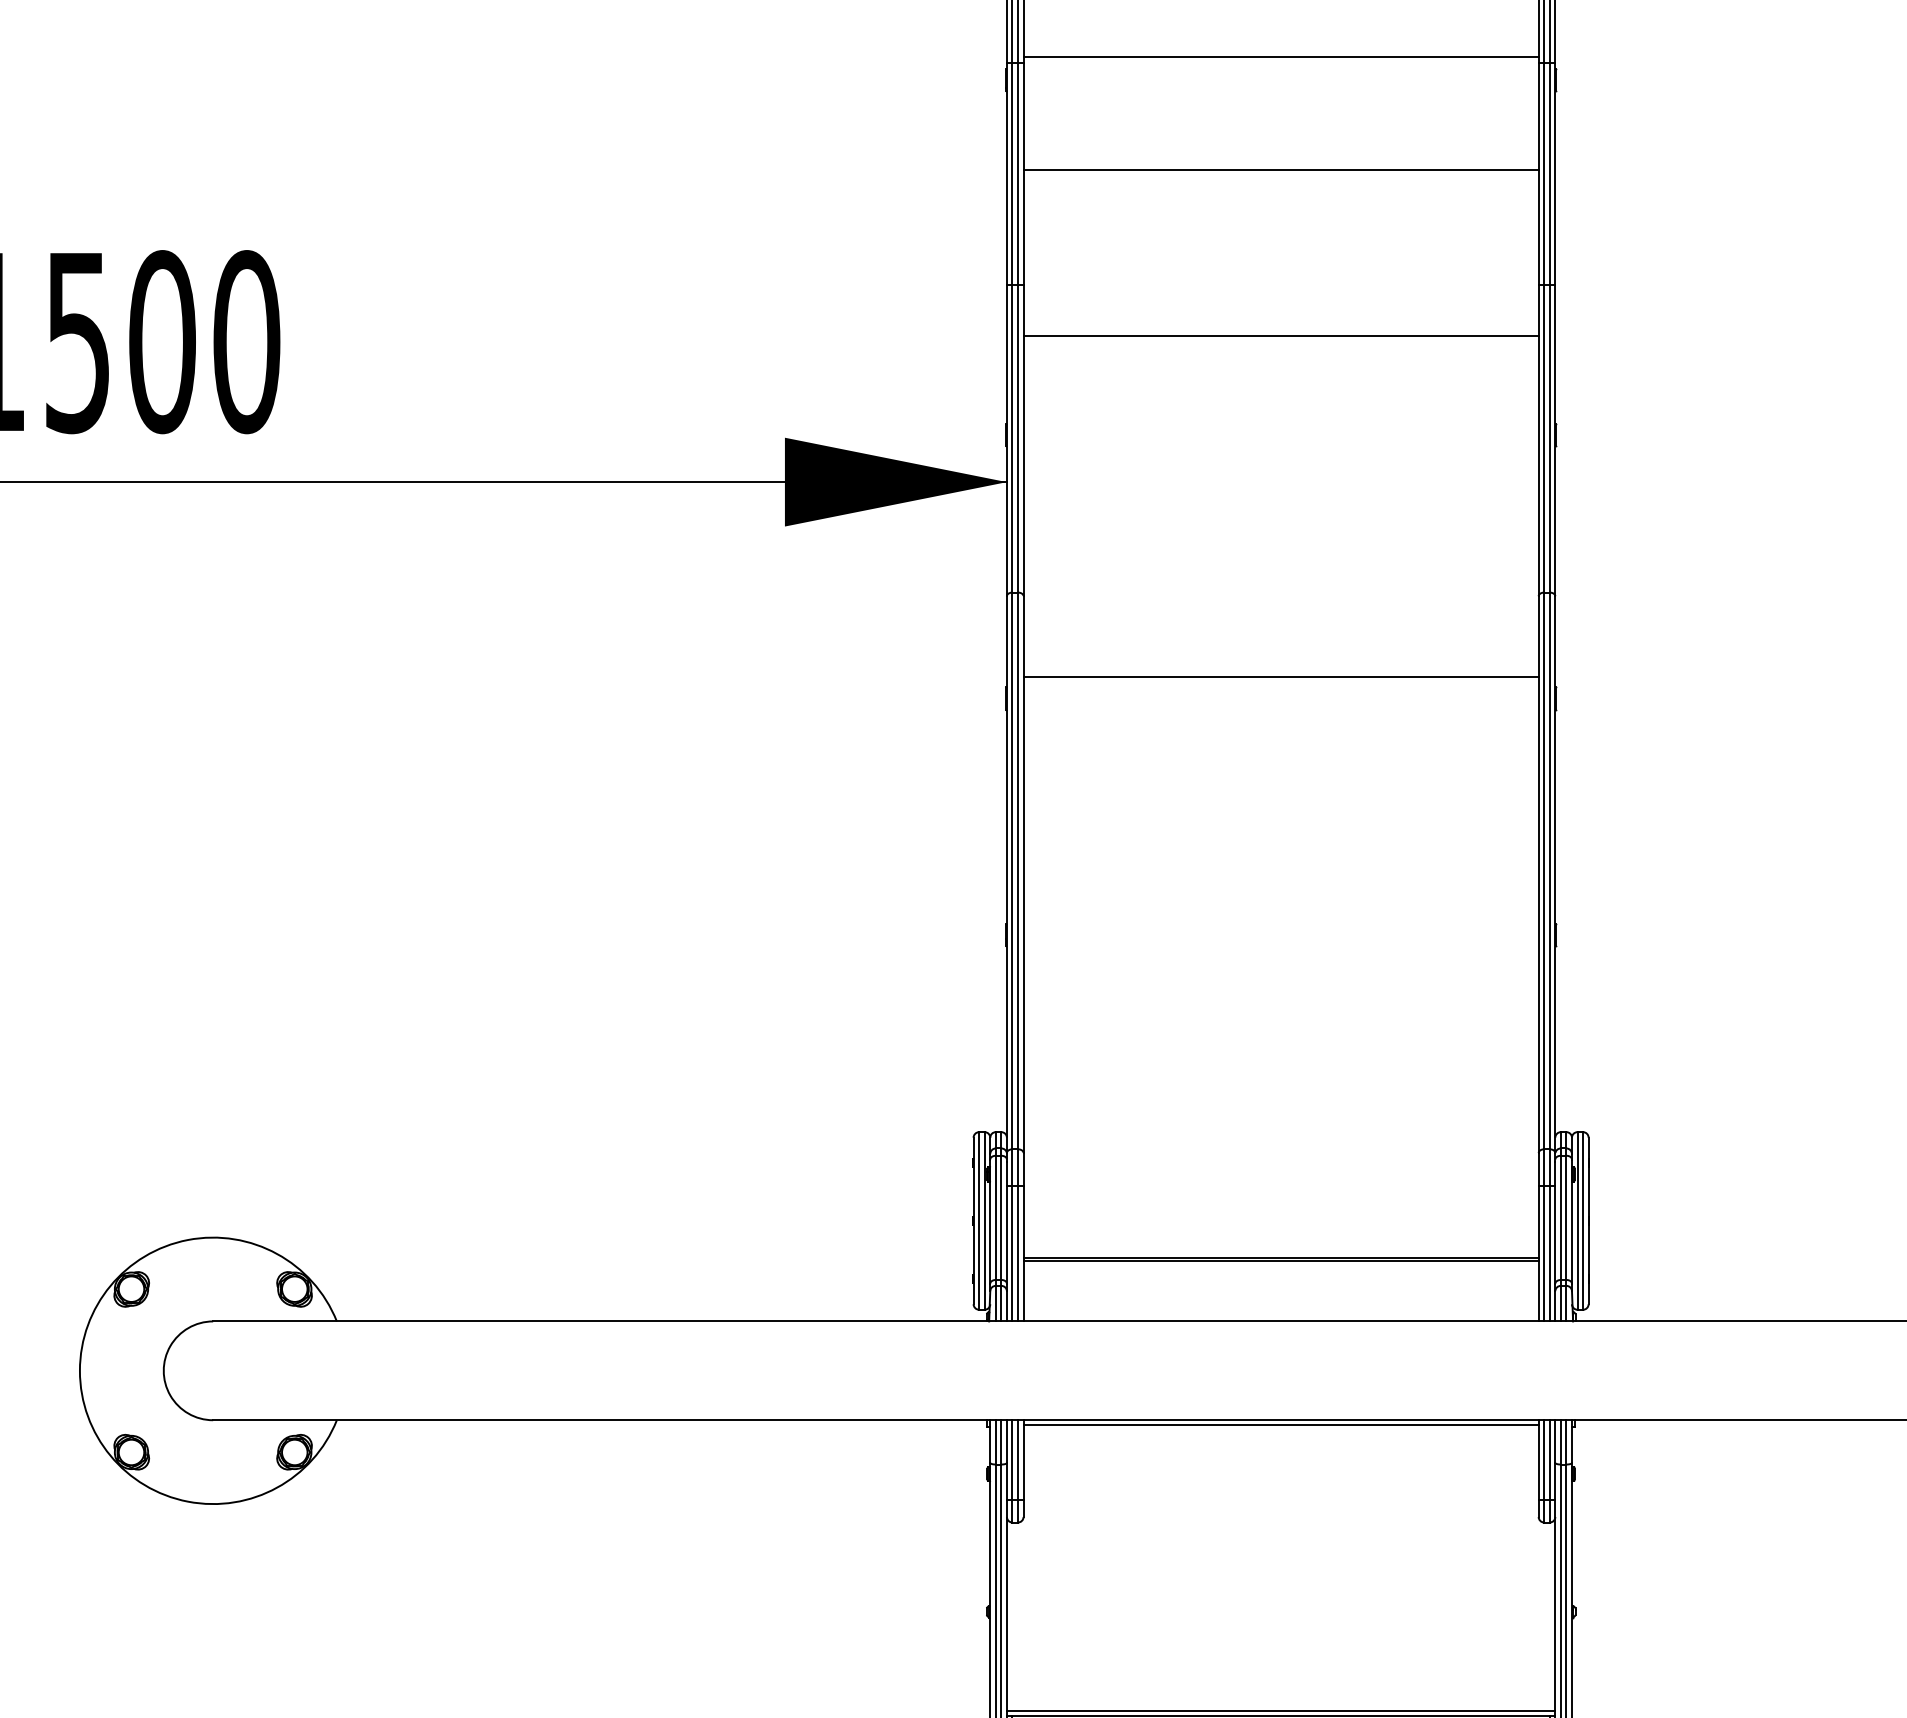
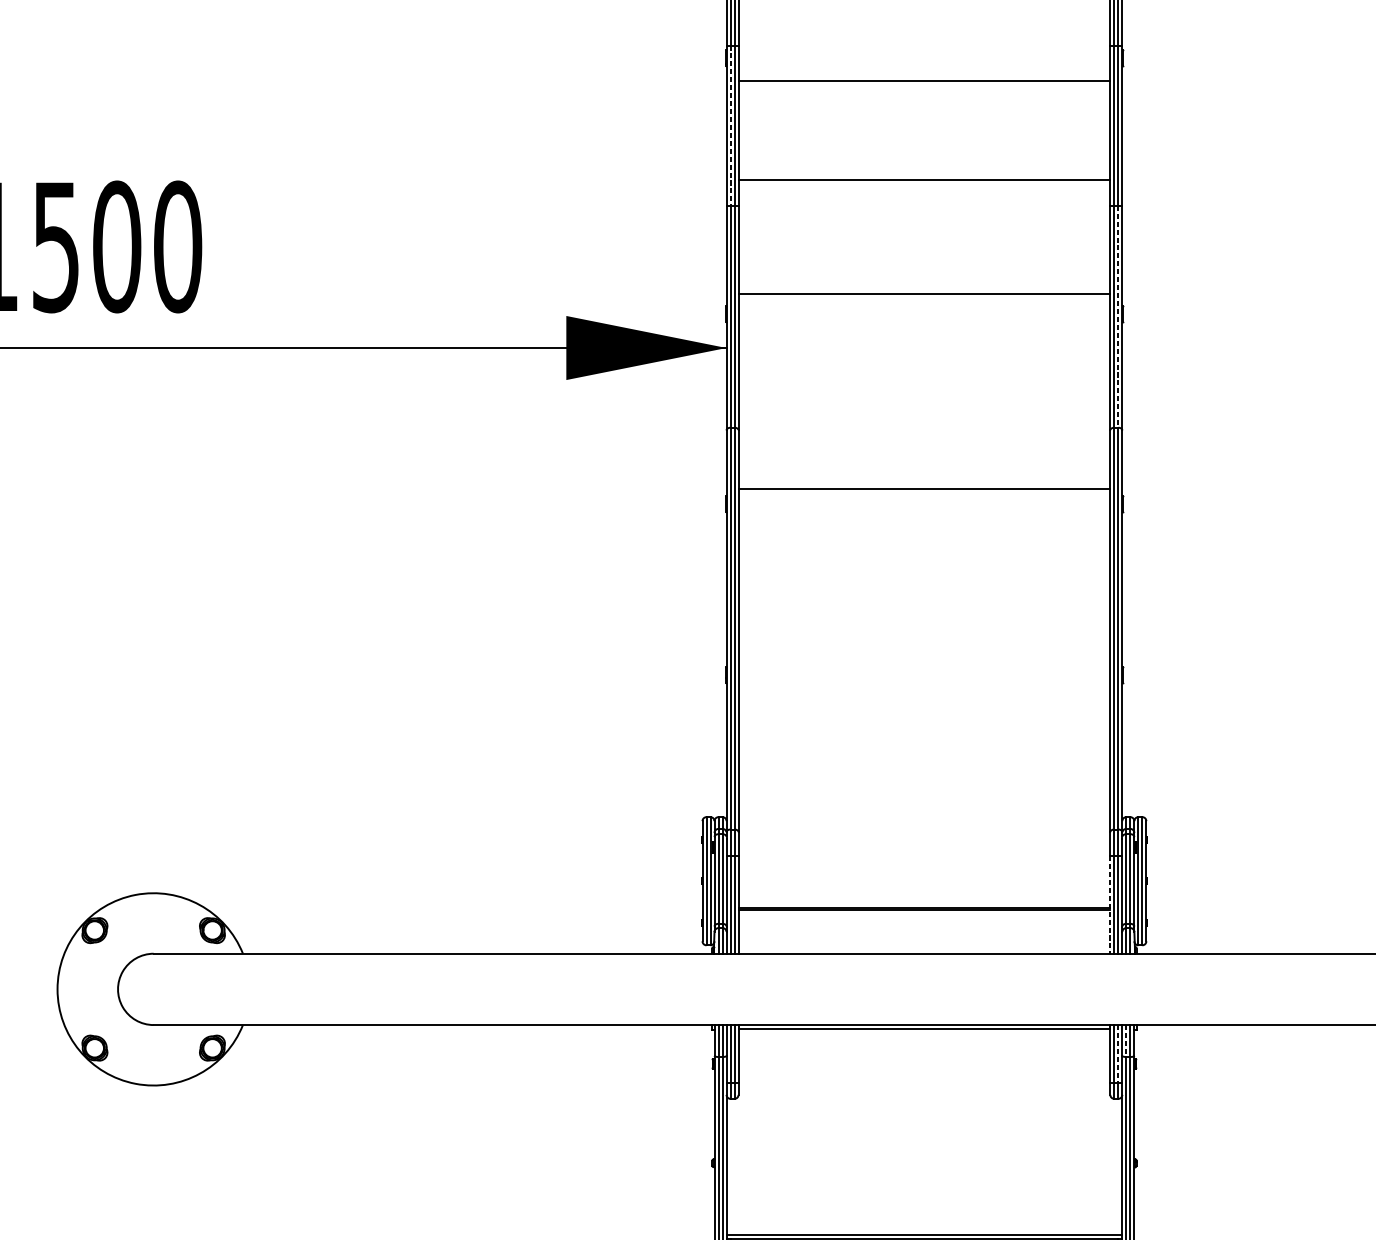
line: (1280, 57) -> (923, 81), moved
line: (1280, 169) -> (923, 179), moved
line: (1012, 174) -> (730, 125), solid -> dashed
line: (1280, 336) -> (923, 294), moved
line: (1549, 438) -> (1118, 316), solid -> dashed
line: (1538, 1253) -> (1110, 904), solid -> dashed
line: (1560, 1442) -> (1126, 1041), solid -> dashed
line: (1549, 1460) -> (1118, 1054), solid -> dashed

